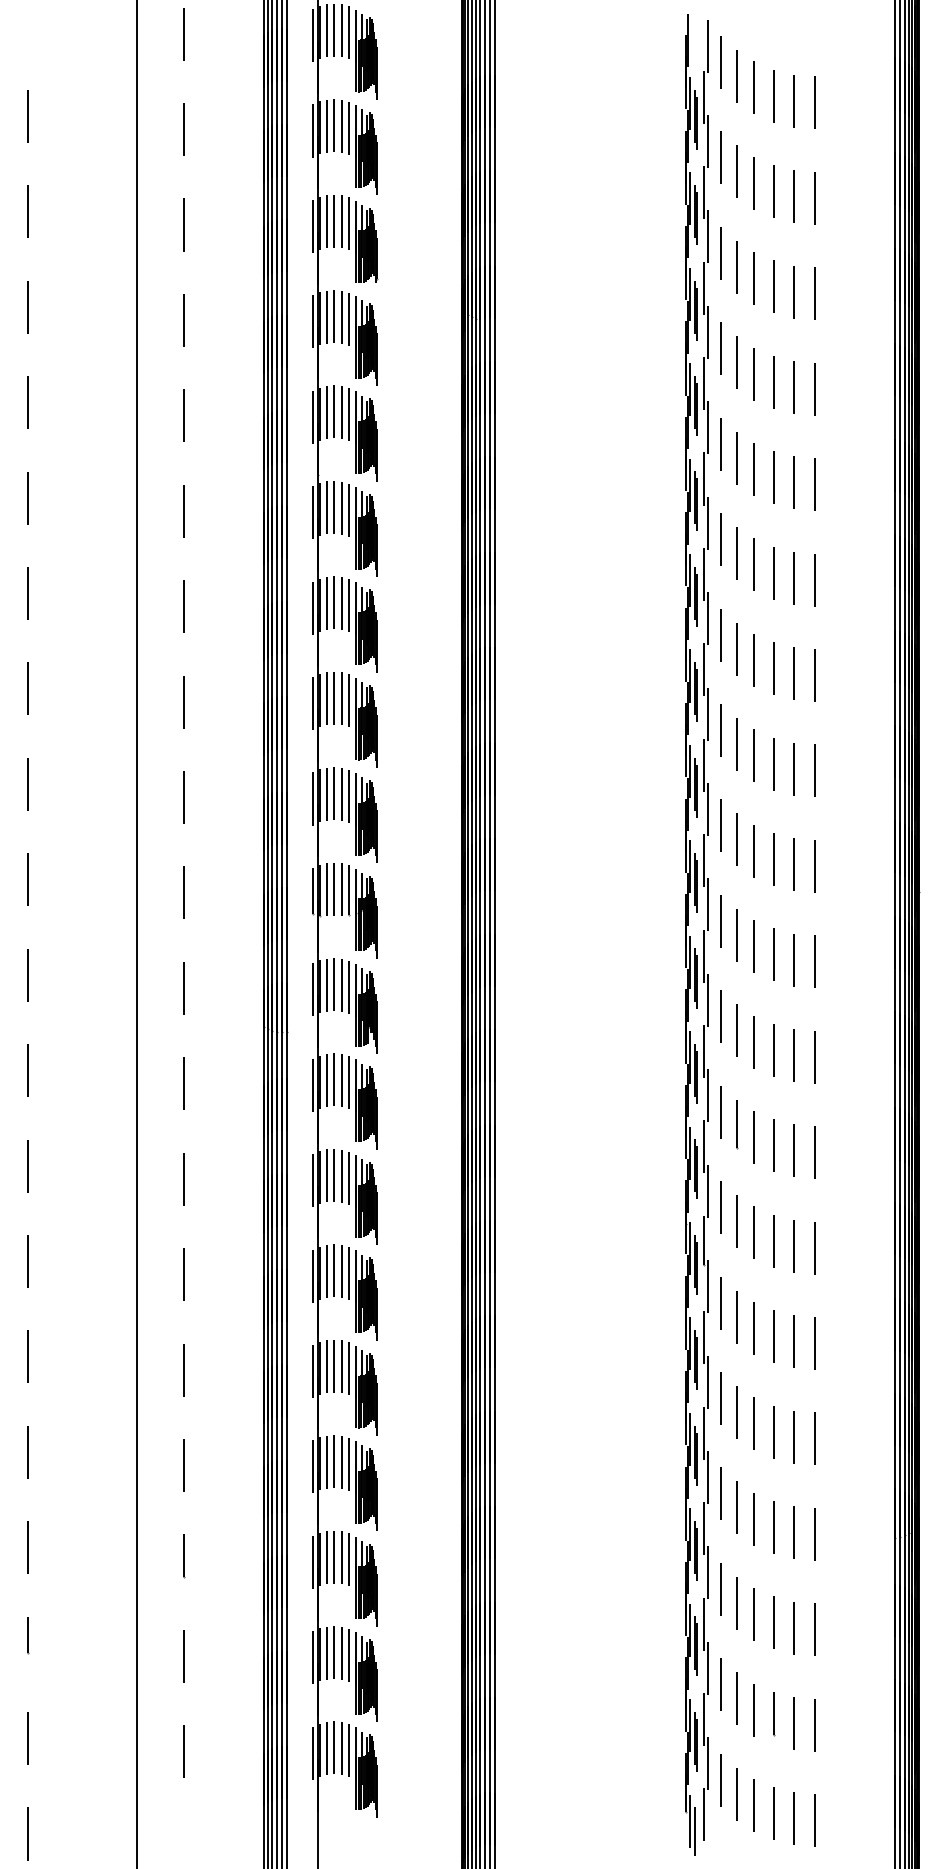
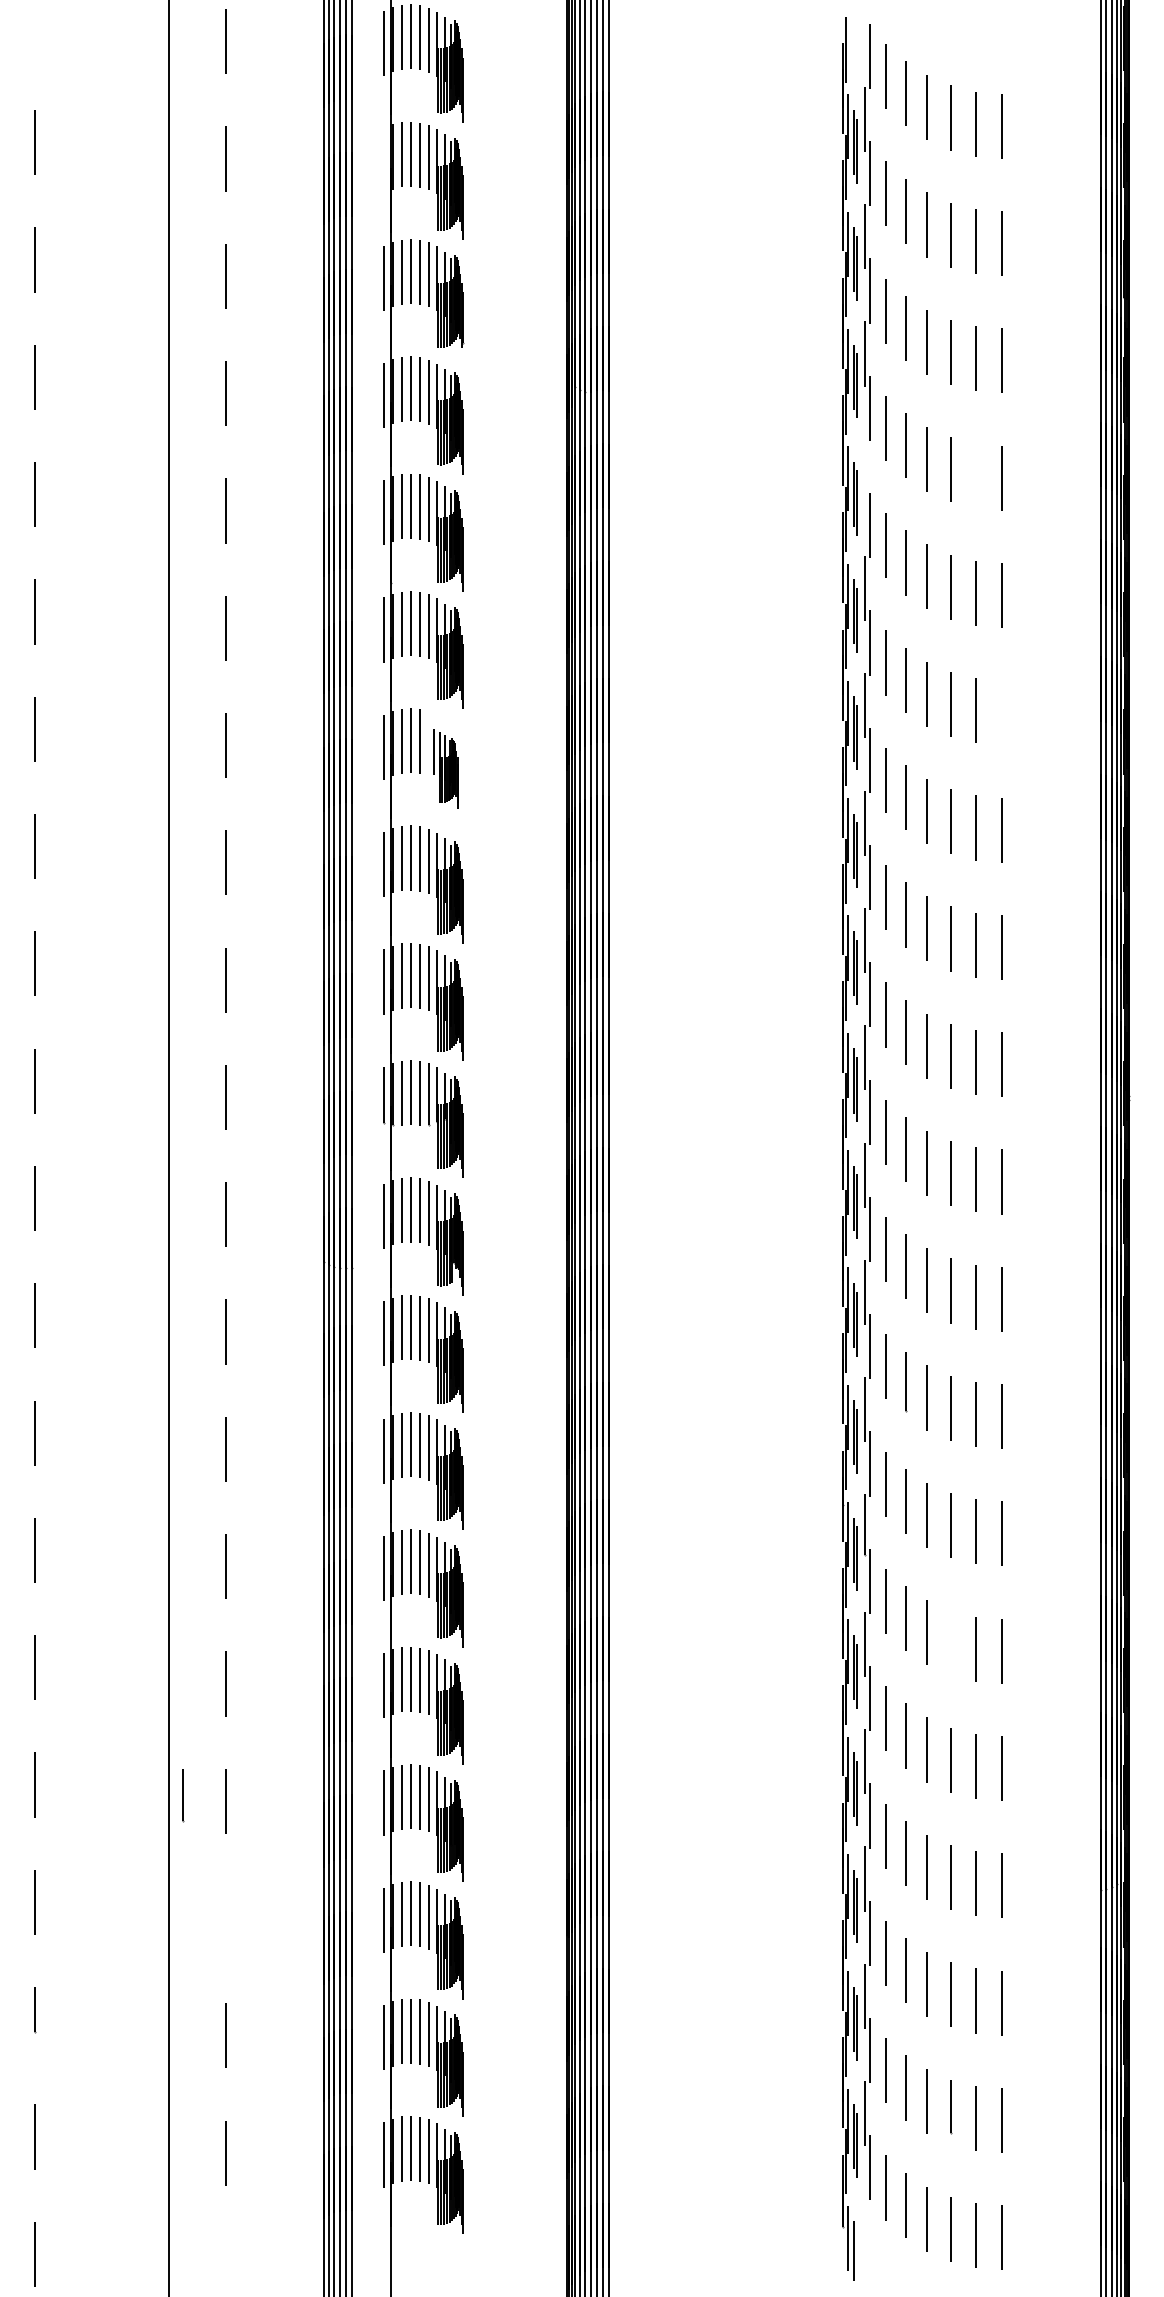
line: (312, 130) -> (384, 160), removed
line: (704, 382) -> (865, 470), removed
line: (793, 387) -> (975, 476), removed
line: (815, 579) -> (1002, 712), removed
part: (362, 626) -> (445, 769), size x0.7
line: (774, 1336) -> (951, 1642), removed
line: (184, 1556) -> (183, 1795), moved
line: (704, 1814) -> (865, 2230), removed

